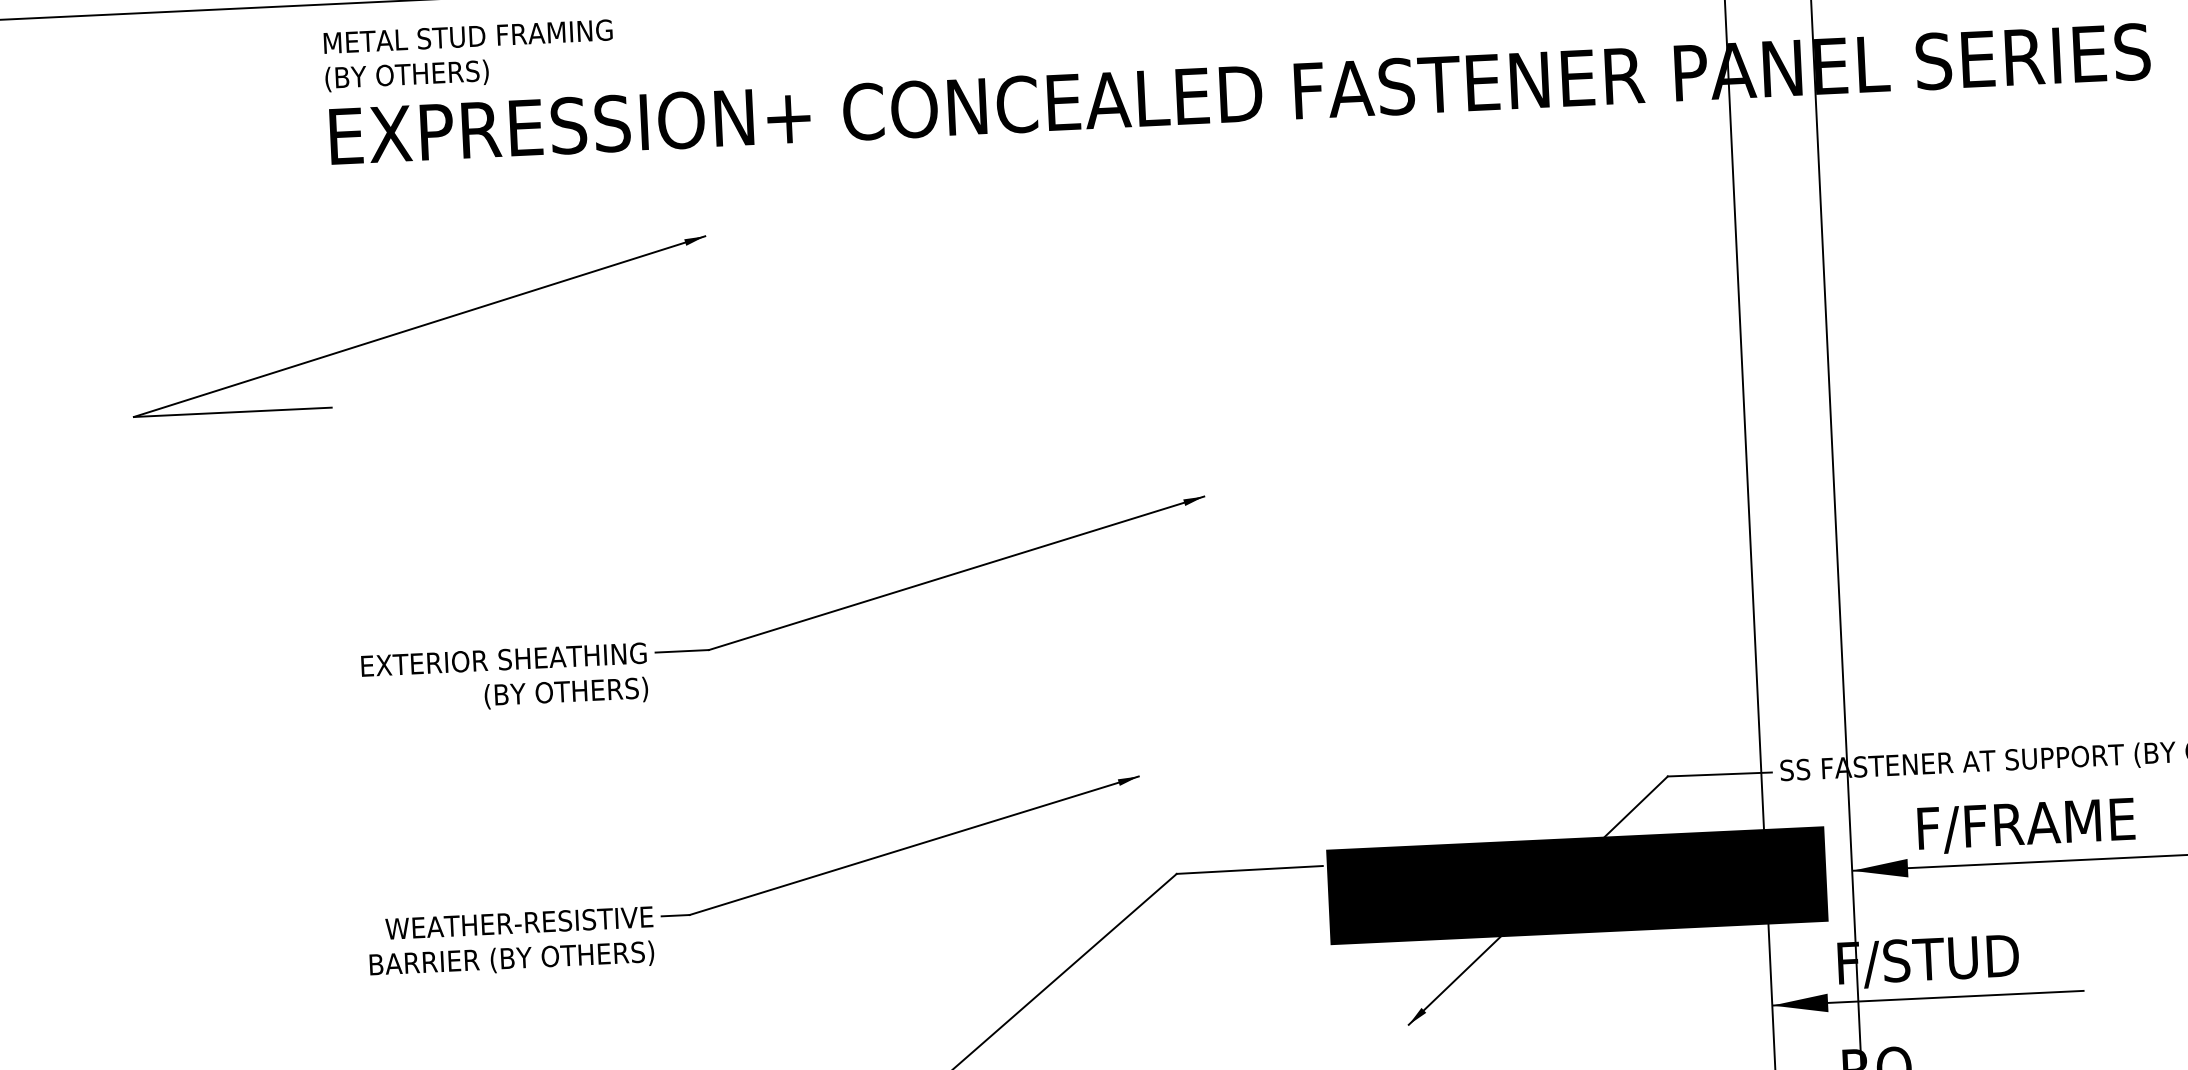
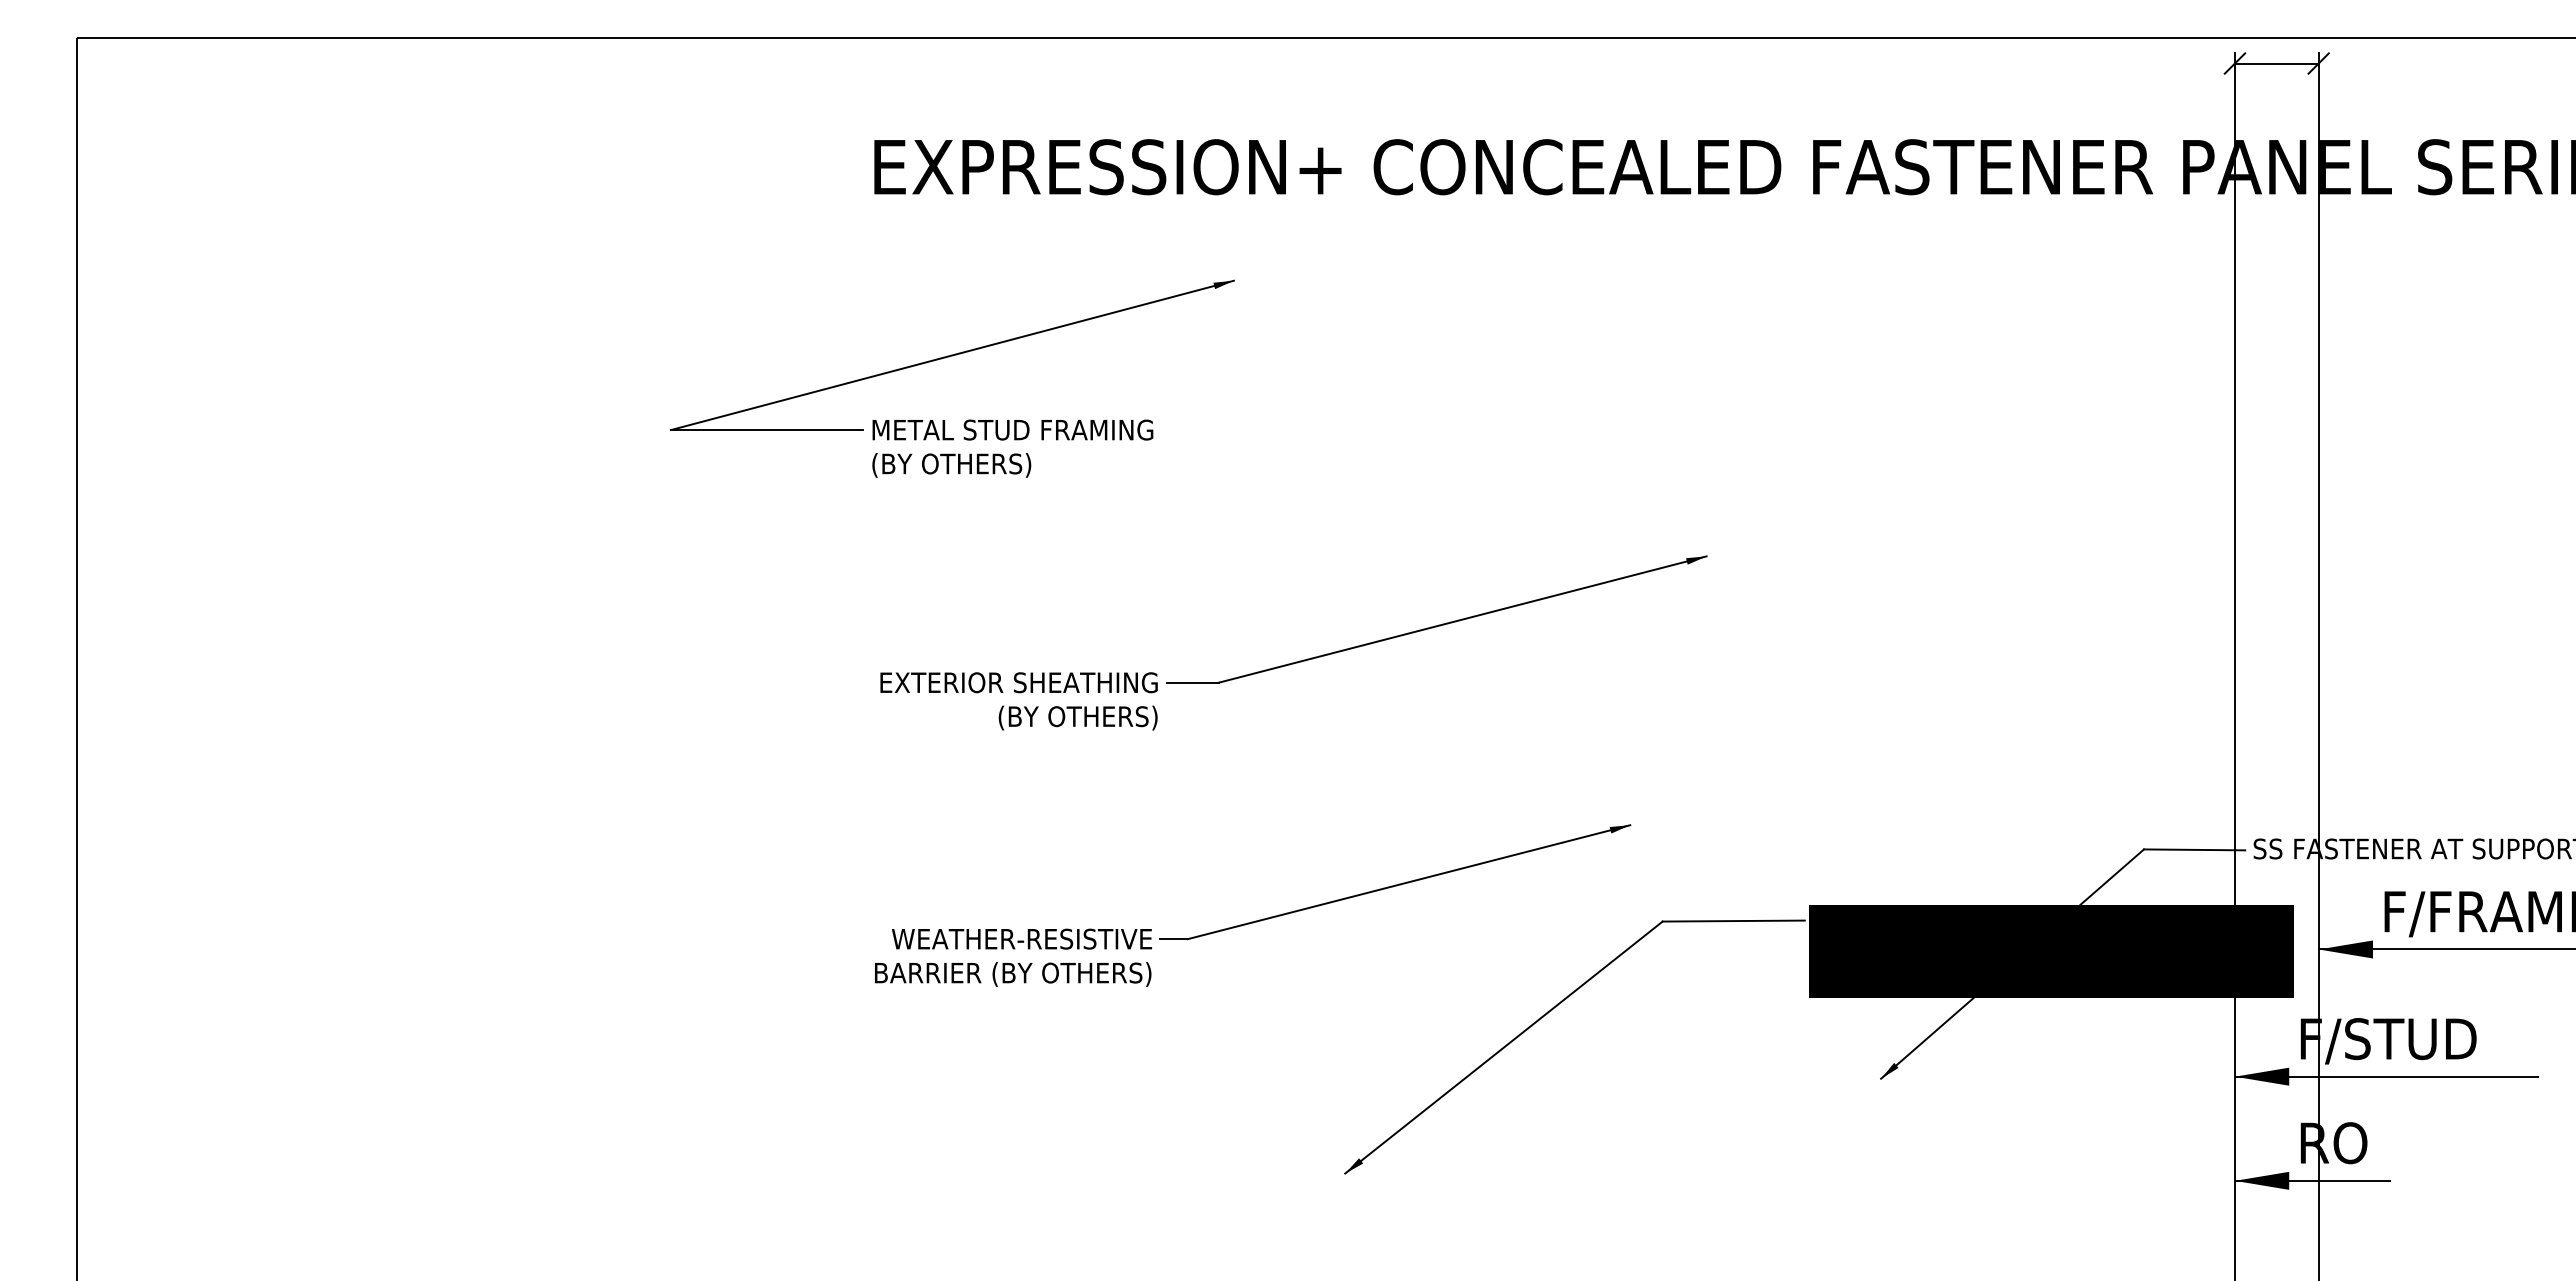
text: (468, 55) -> (1012, 448), moved

